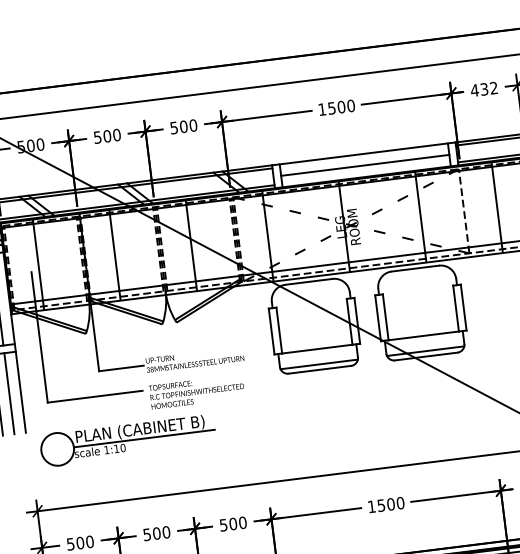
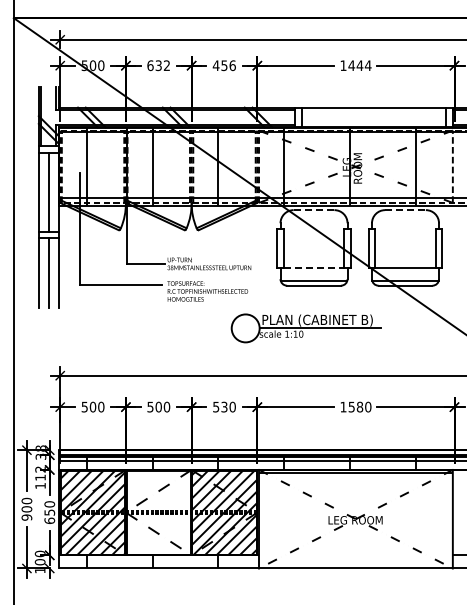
text: (340, 107) -> (359, 65), 1500 -> 1444
text: (182, 126) -> (223, 65), 500 -> 456
text: (107, 136) -> (158, 65), 500 -> 632
line: (364, 165) -> (373, 117), removed
line: (416, 268) -> (406, 210), solid -> dashed
line: (308, 282) -> (313, 210), solid -> dashed
line: (317, 348) -> (314, 267), solid -> dashed
part: (127, 440) -> (305, 328), moved
text: (390, 504) -> (359, 407), 1500 -> 1580
text: (233, 523) -> (224, 406), 500 -> 530

